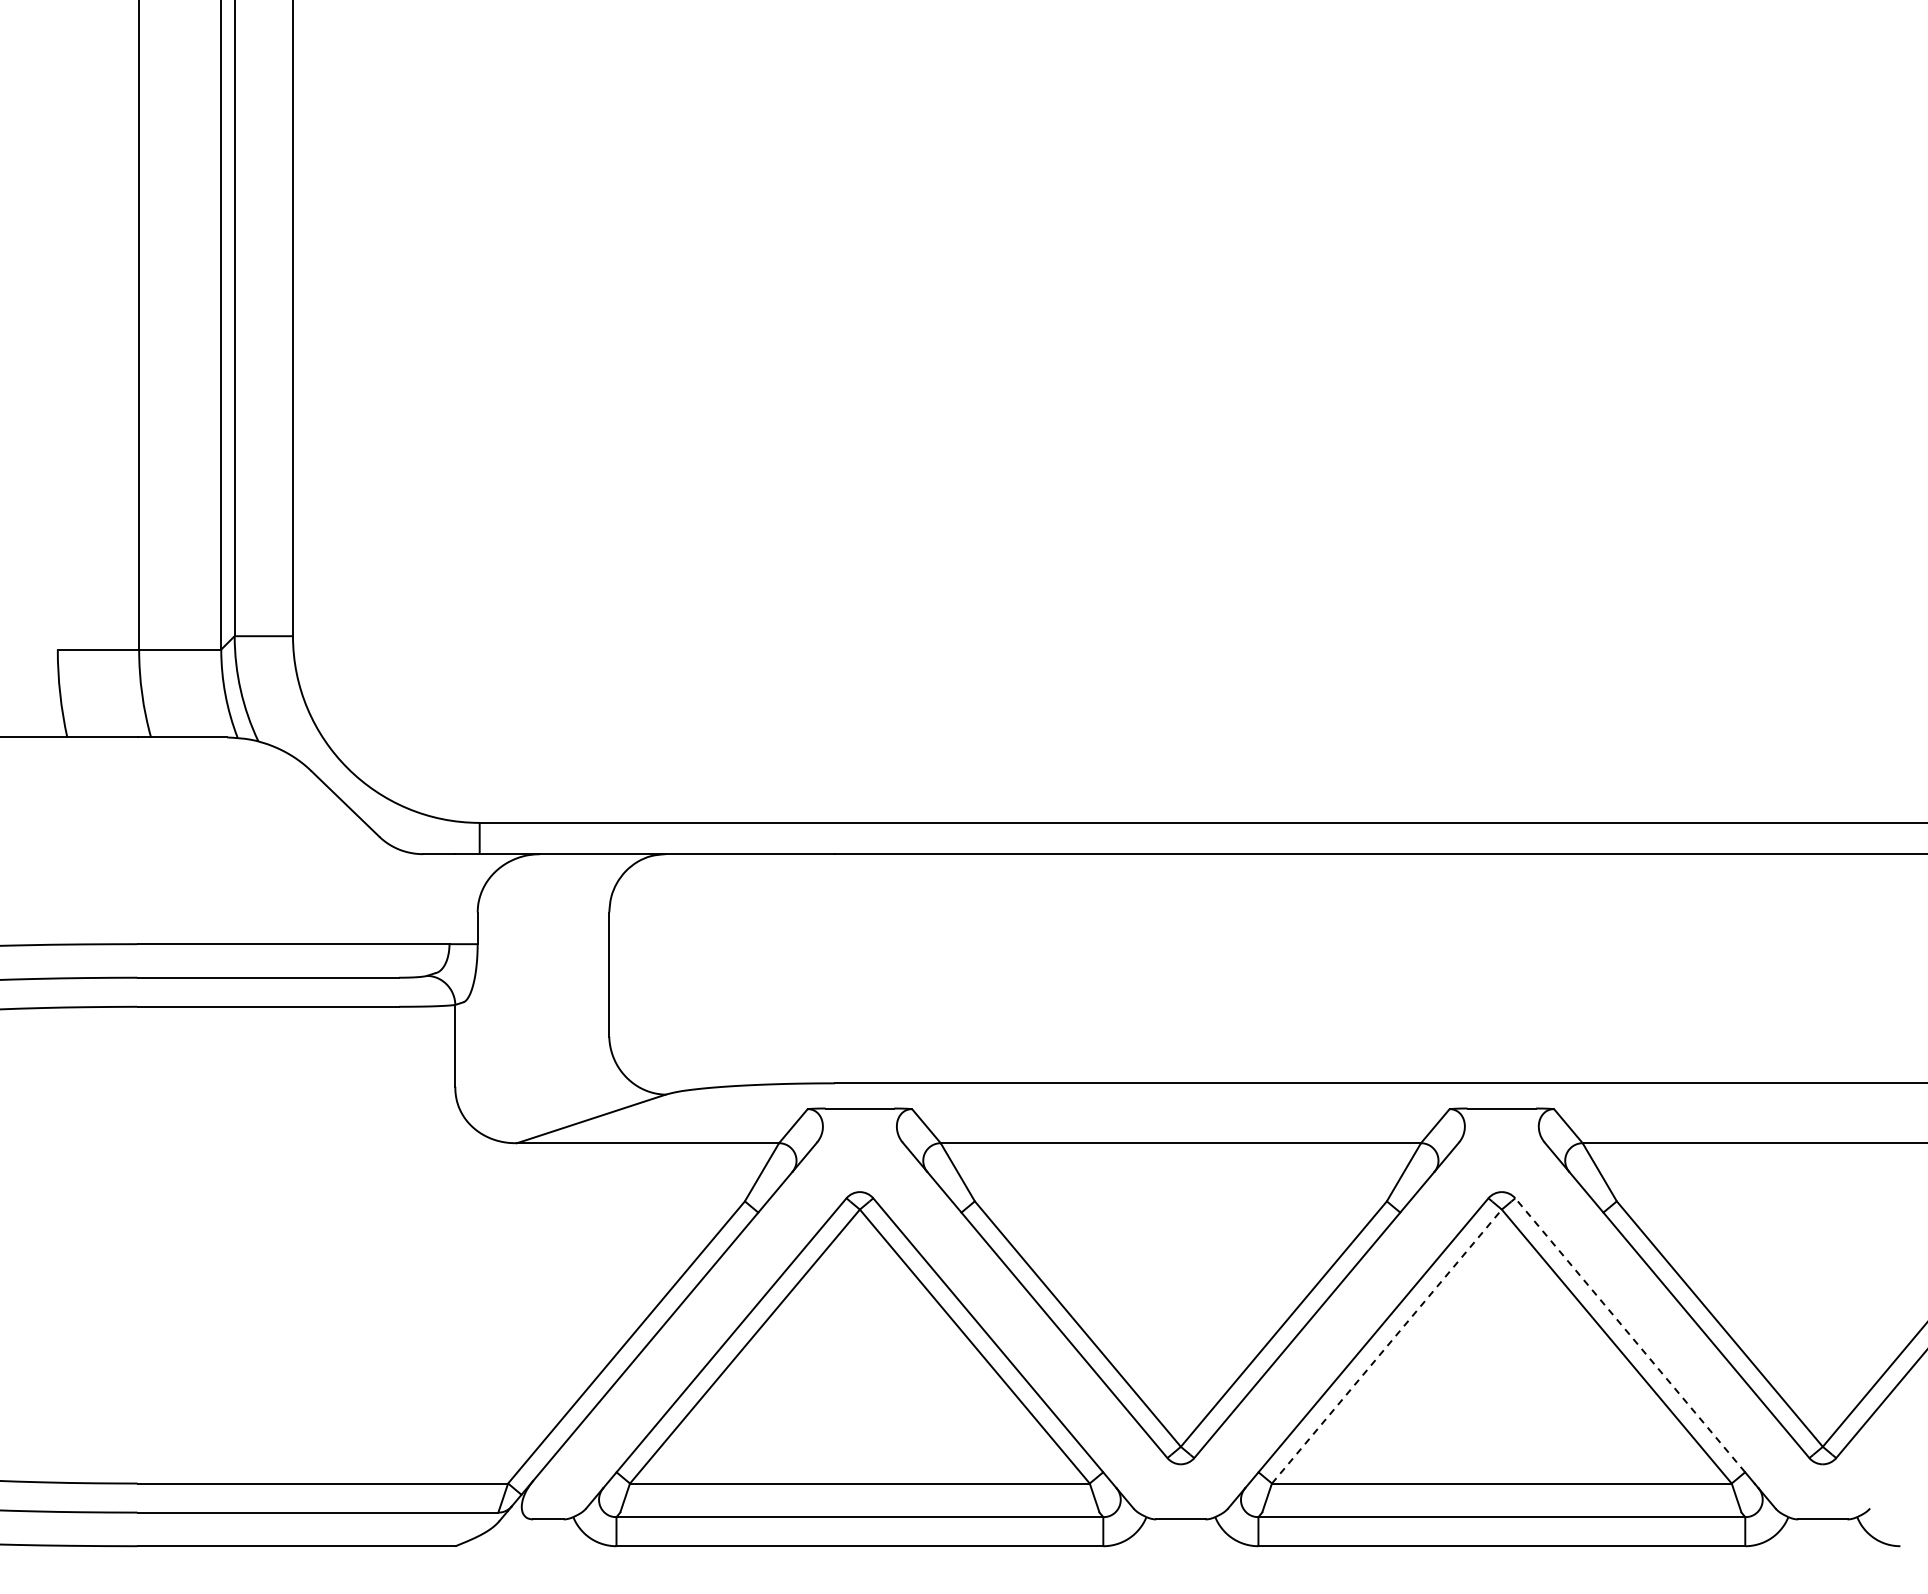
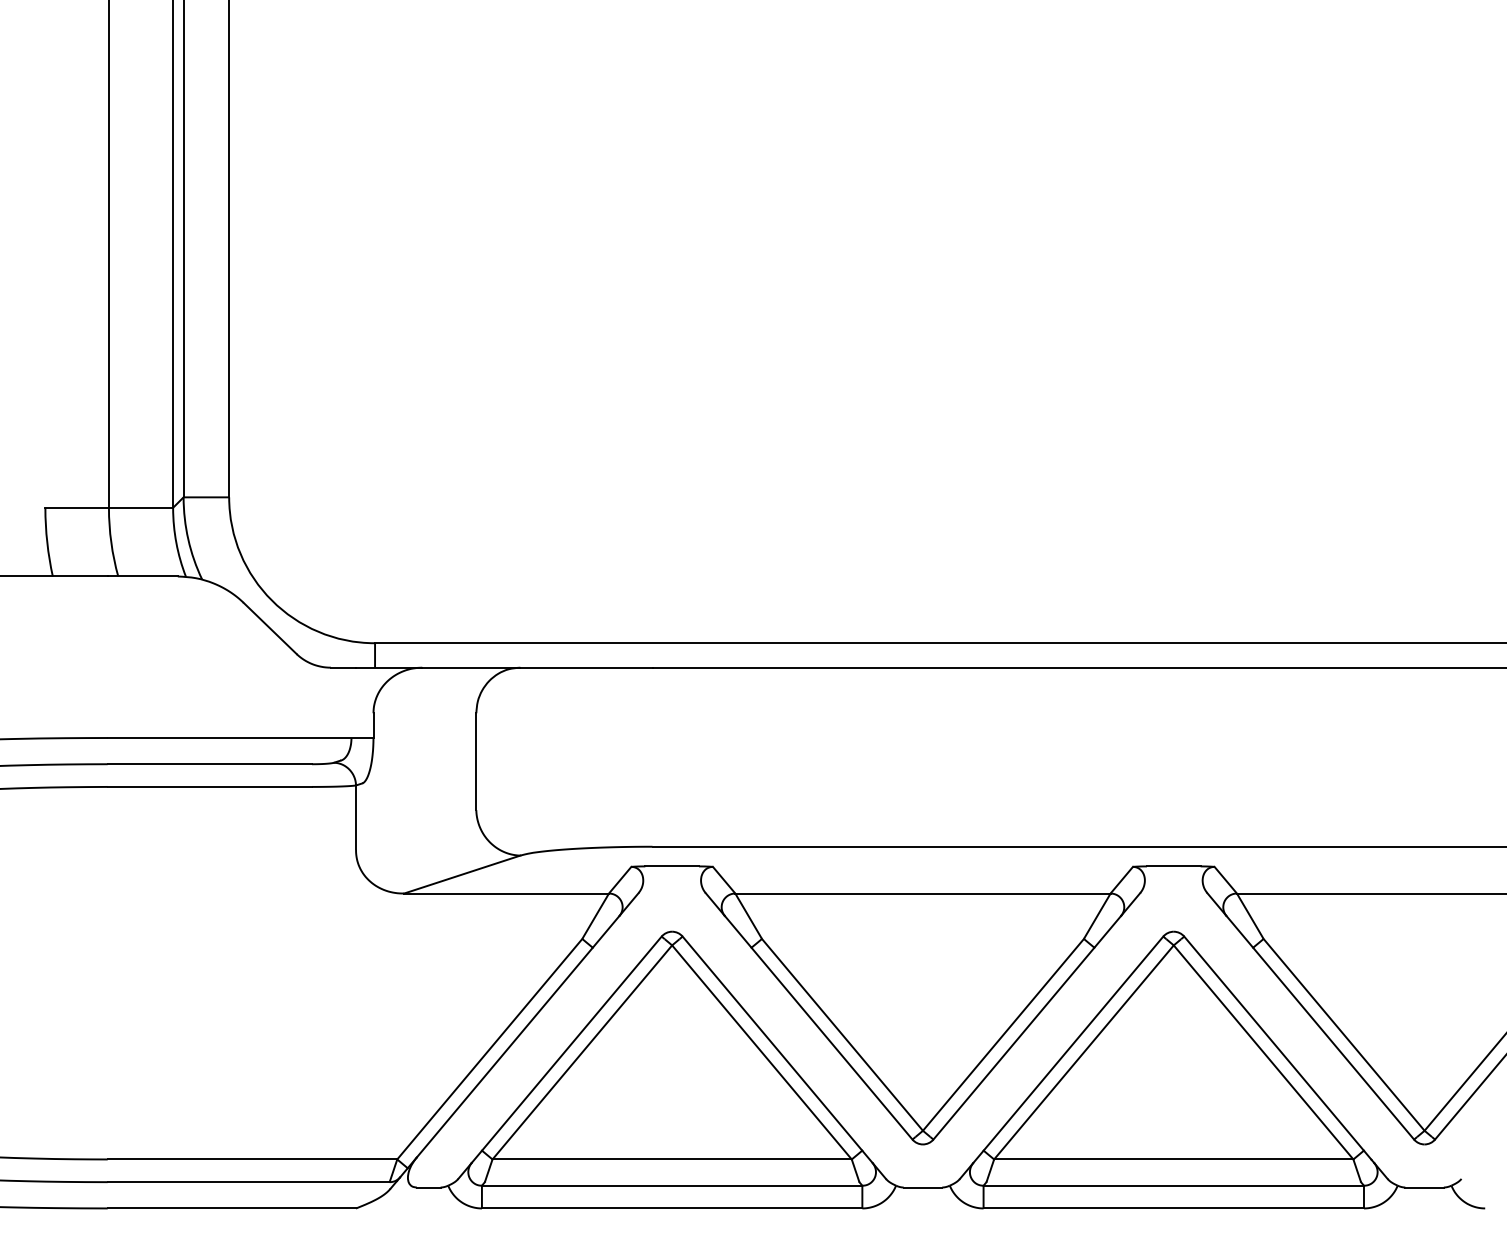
line: (1630, 1335) -> (1274, 1043), dashed -> solid
line: (1386, 1346) -> (1083, 1052), dashed -> solid

